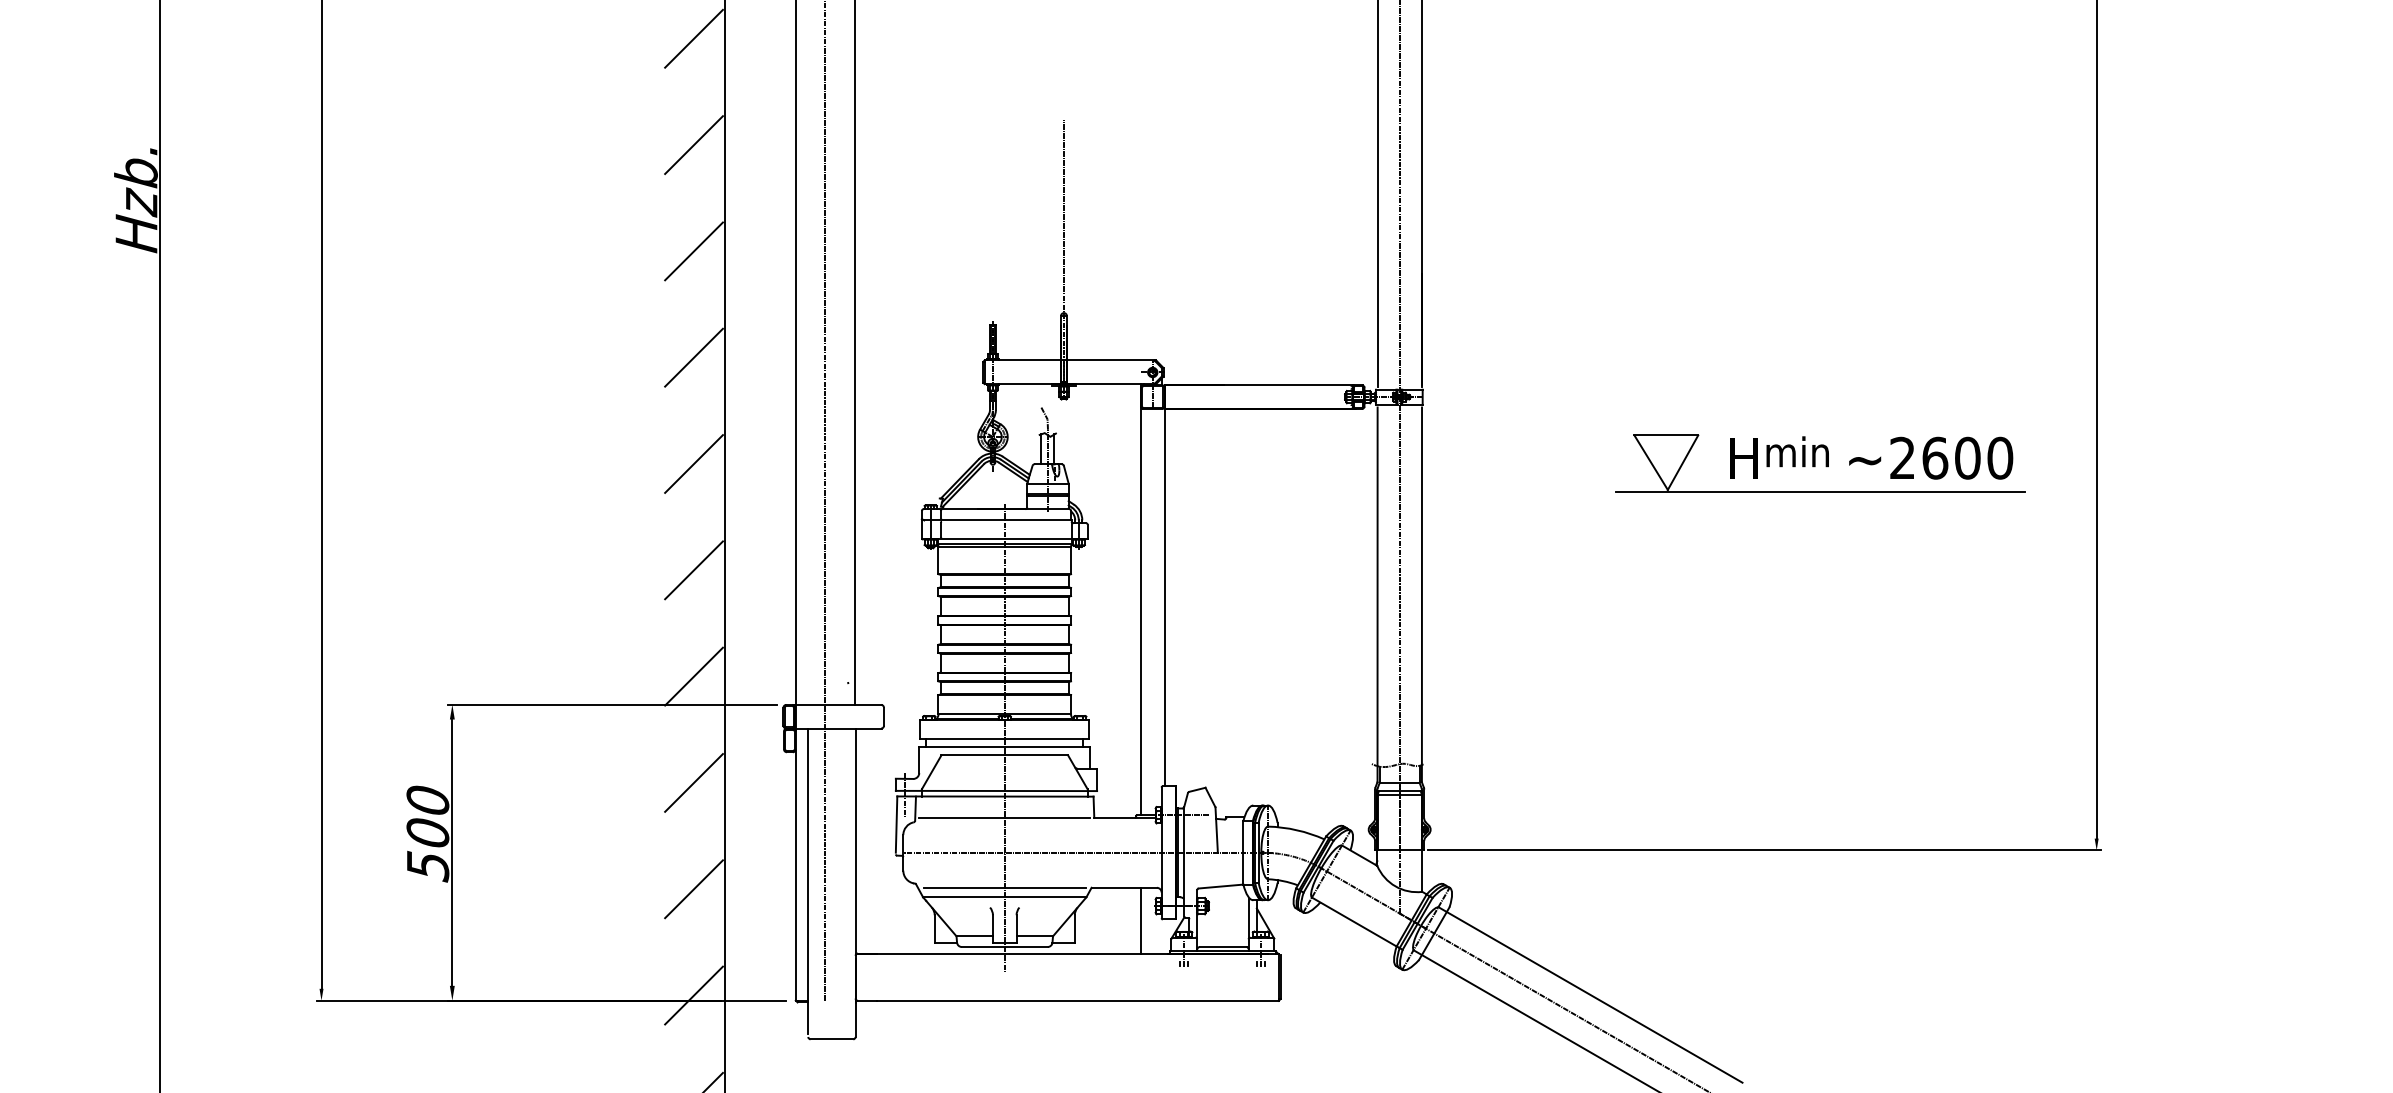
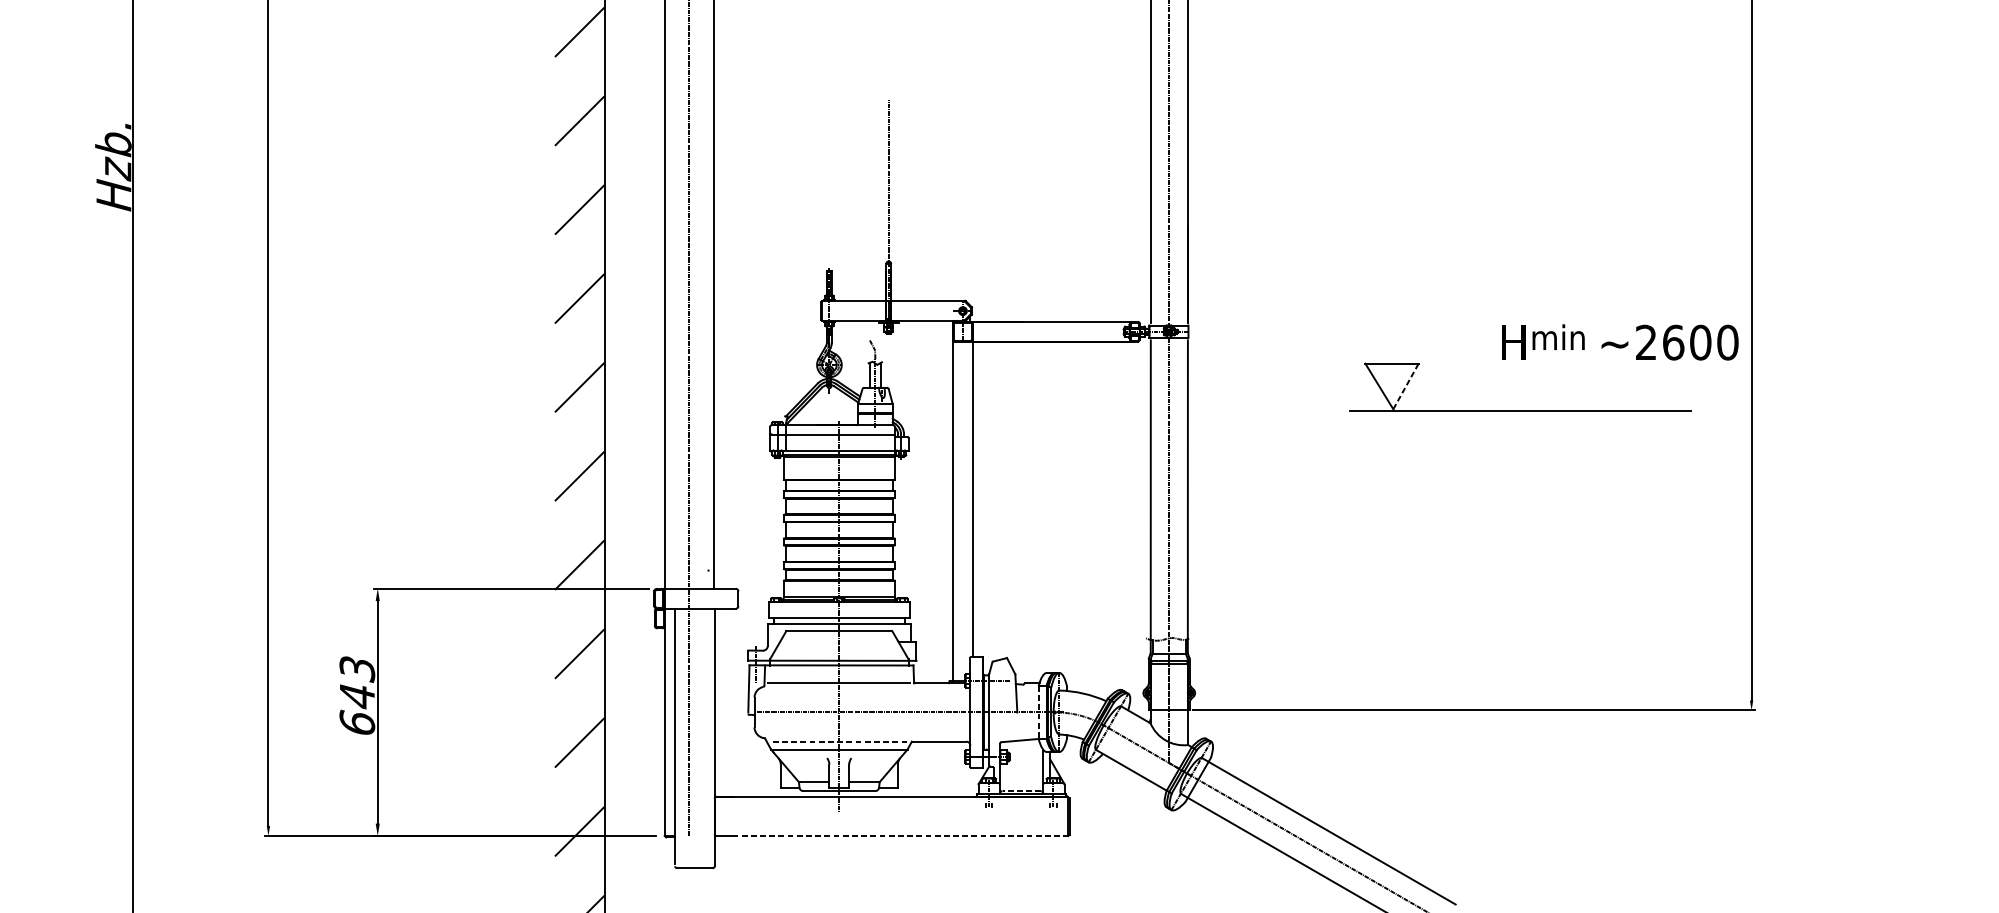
text: (1871, 457) -> (1620, 342), moved
line: (1683, 462) -> (1406, 386), solid -> dashed
text: (427, 833) -> (357, 696), 500 -> 643
line: (1243, 852) -> (1038, 712), solid -> dashed
line: (1004, 887) -> (839, 741), solid -> dashed
line: (1140, 920) -> (952, 768), removed
line: (1222, 946) -> (1021, 790), solid -> dashed
line: (1077, 1000) -> (900, 835), solid -> dashed

